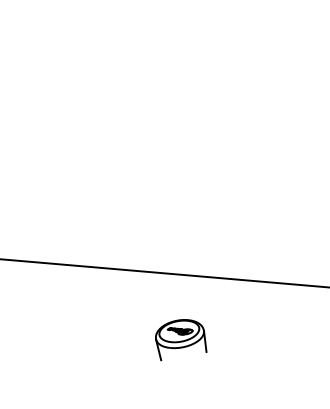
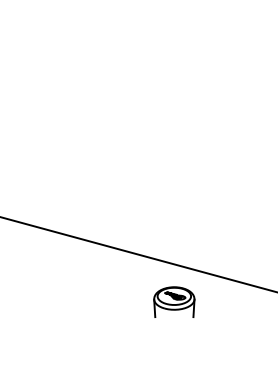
part: (180, 337) -> (174, 301), moved

